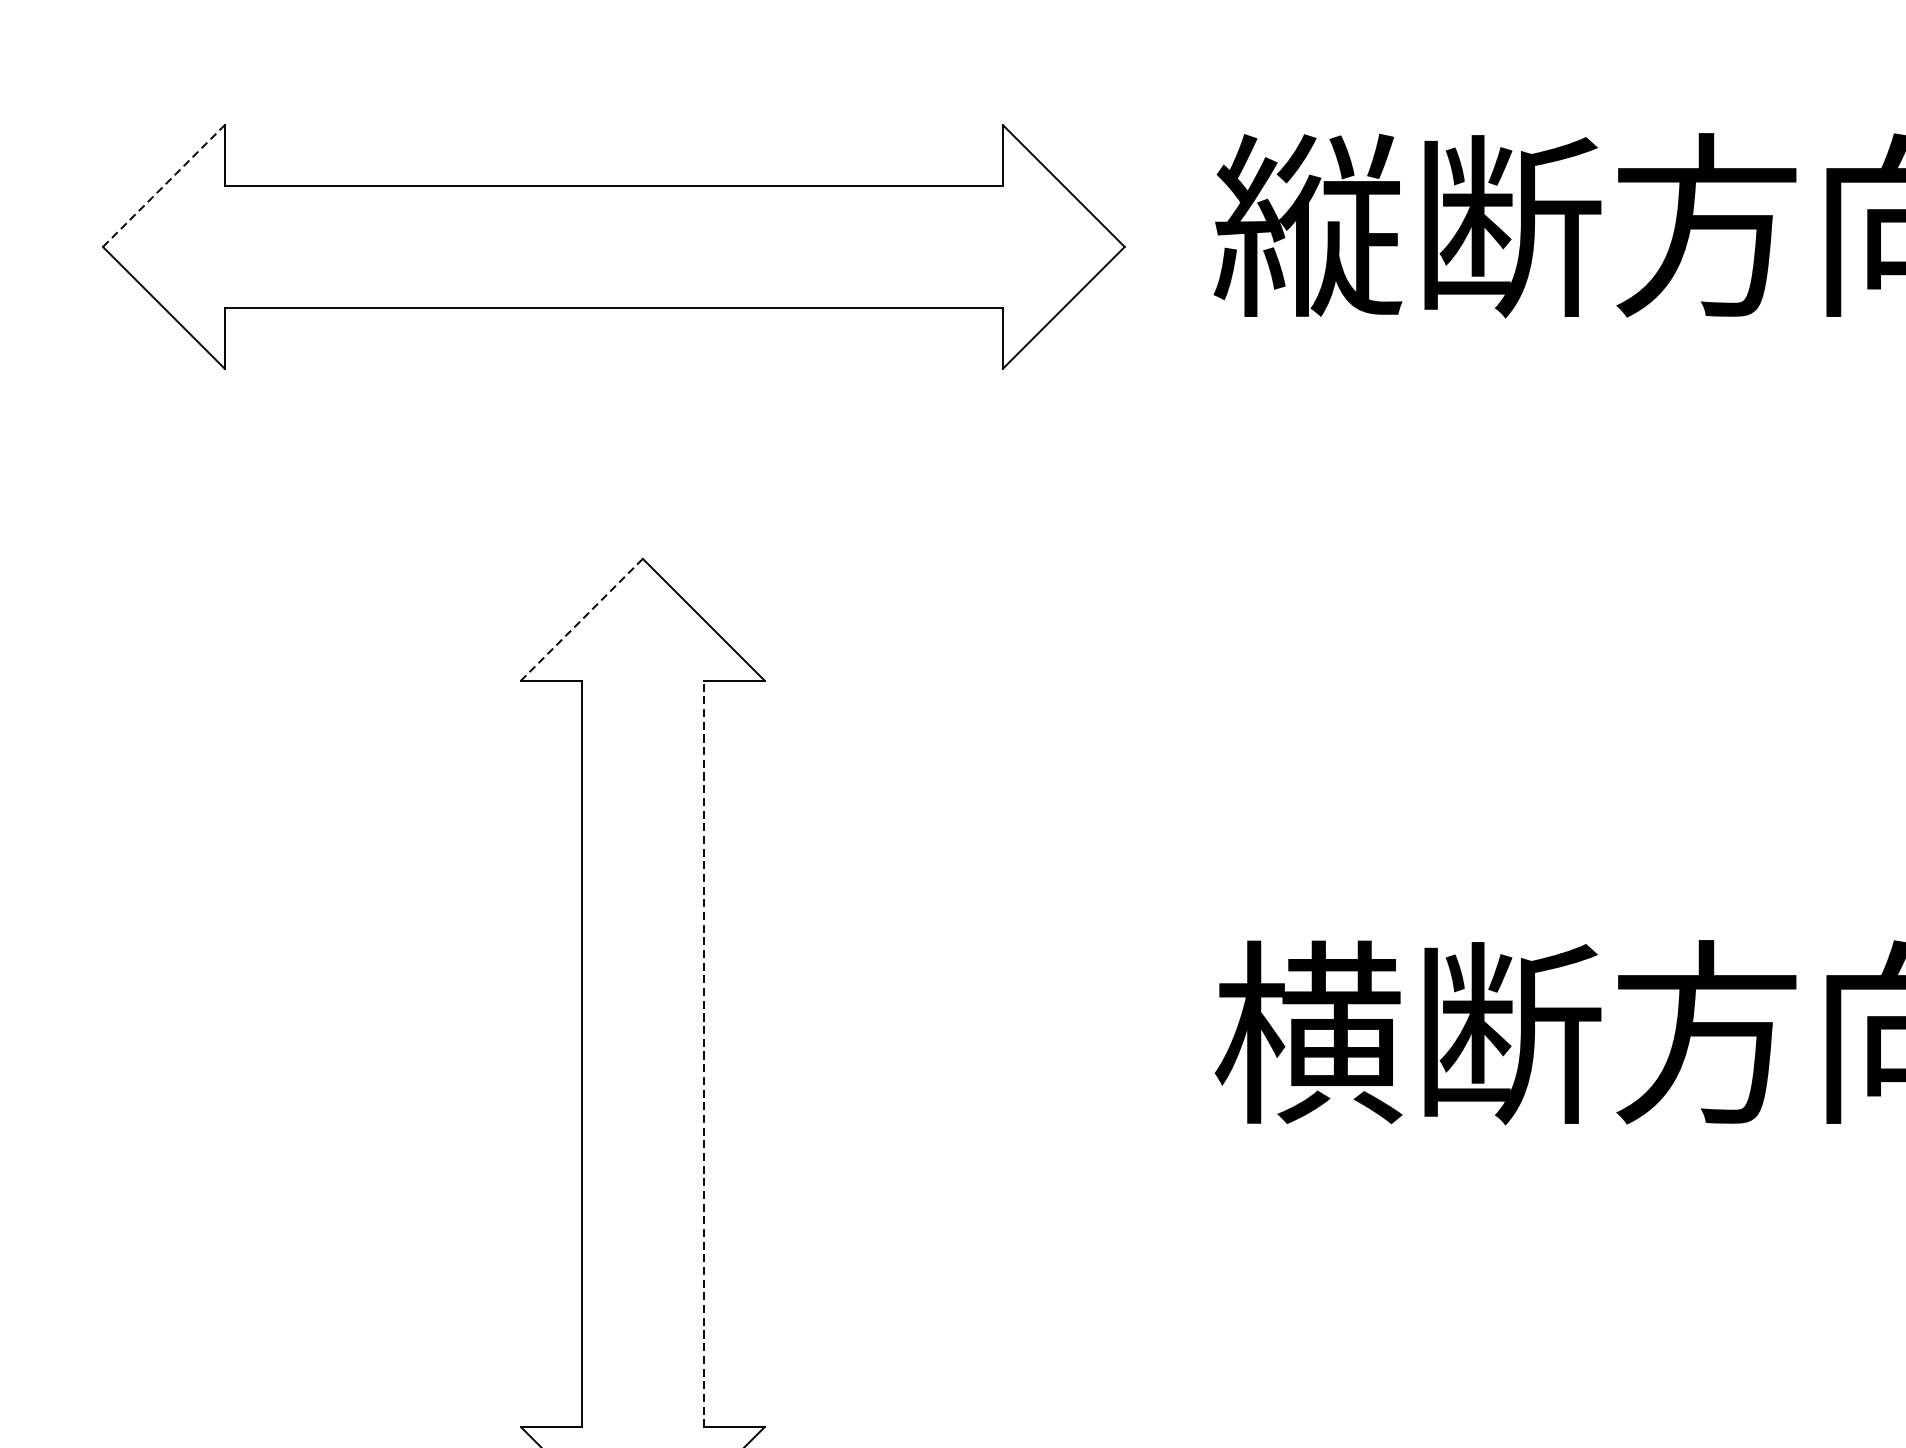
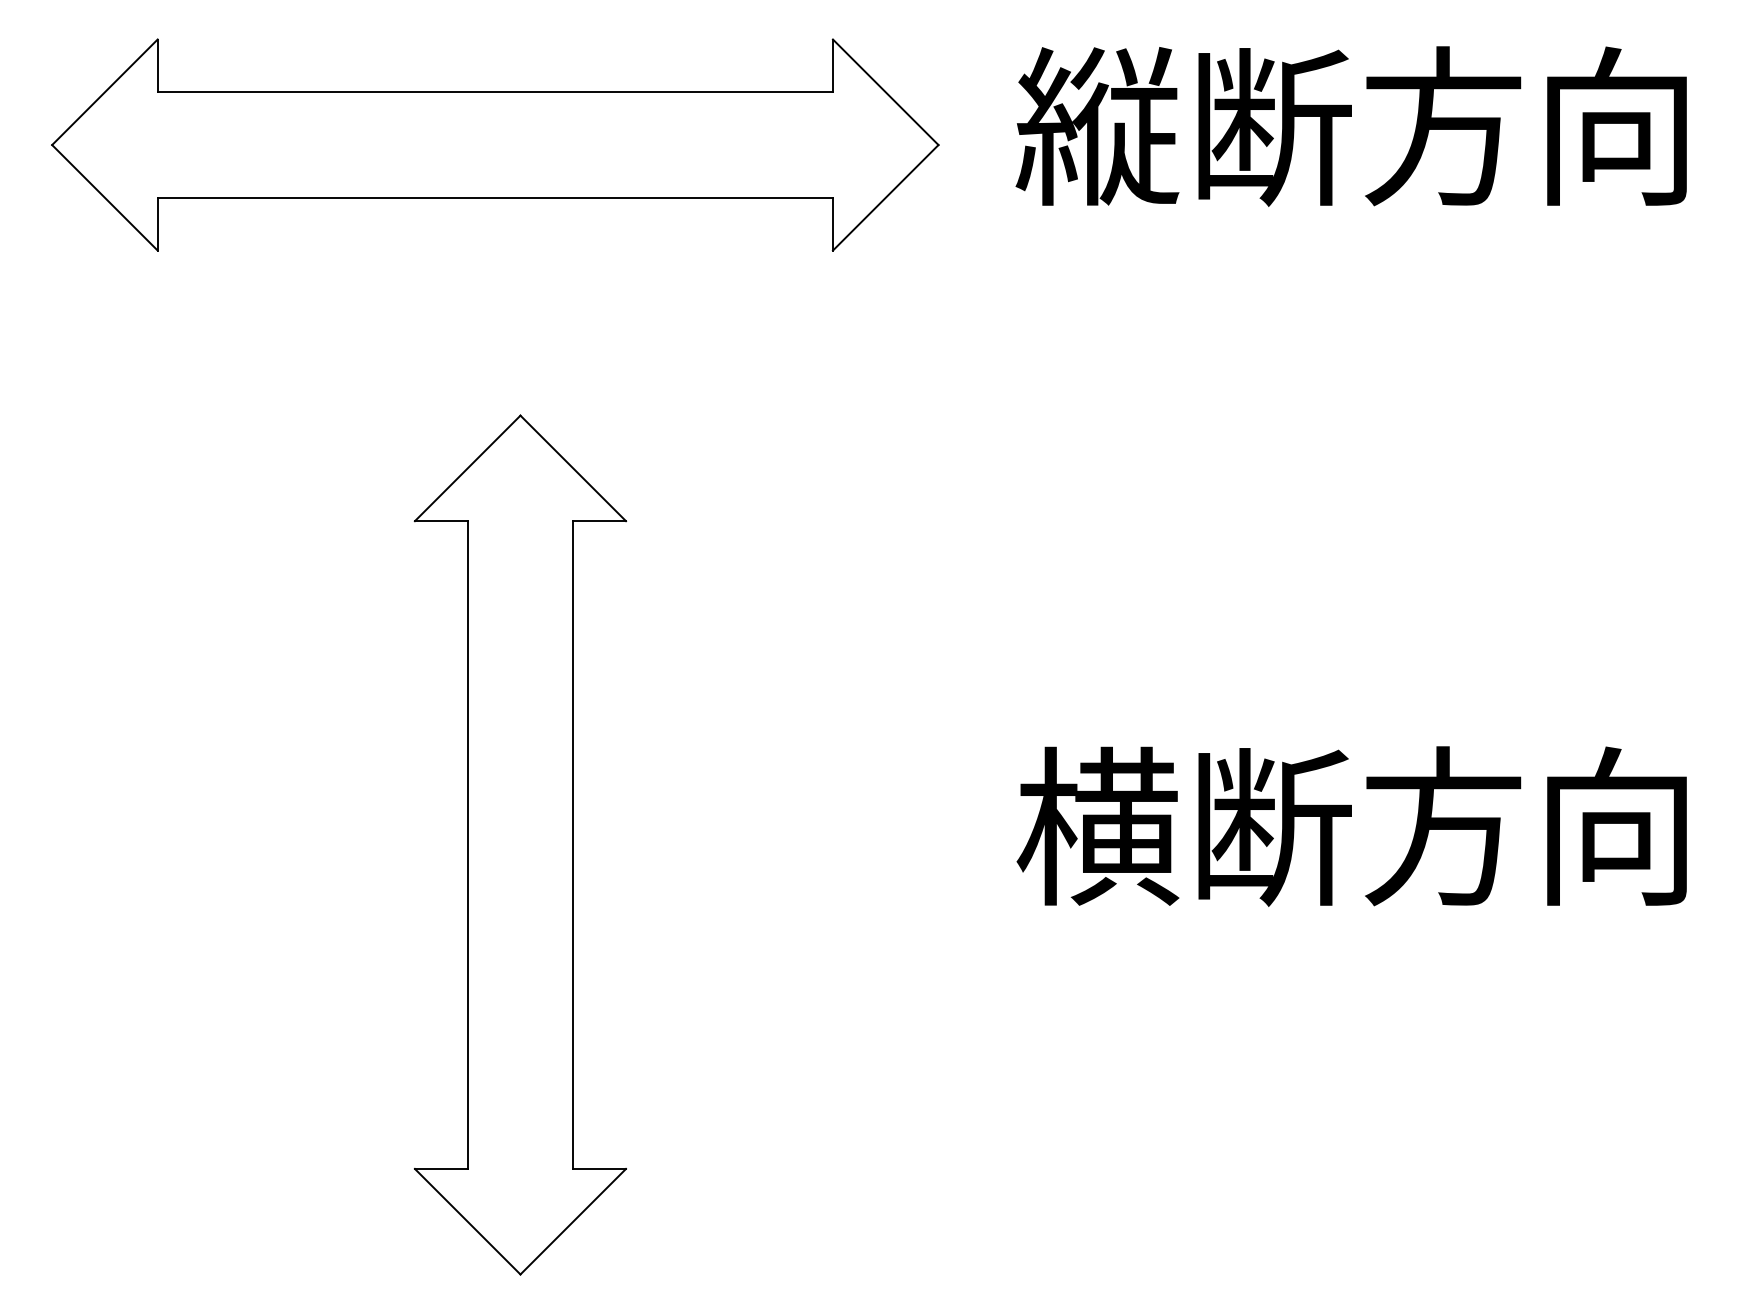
line: (163, 186) -> (104, 92), dashed -> solid
line: (581, 619) -> (467, 468), dashed -> solid
line: (703, 1054) -> (573, 845), dashed -> solid

